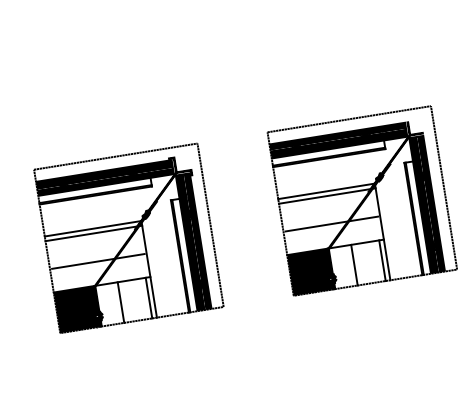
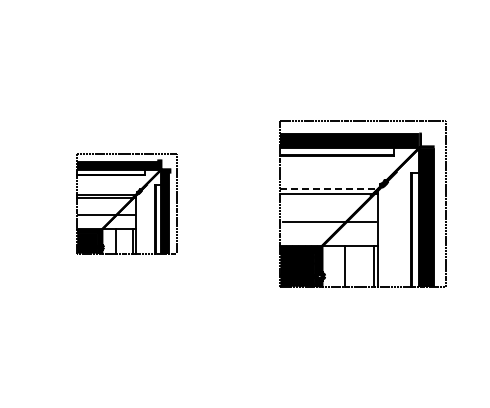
line: (326, 190) -> (329, 188), solid -> dashed
part: (128, 237) -> (126, 203), size x0.6

